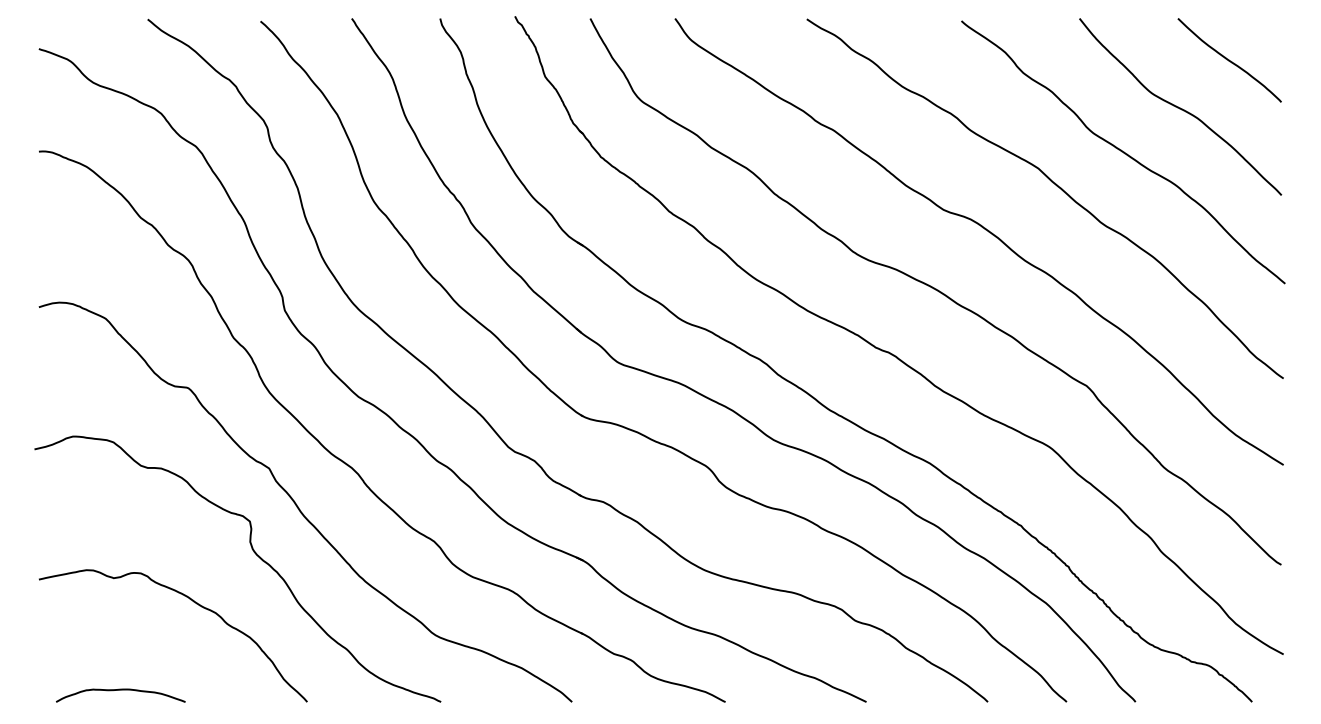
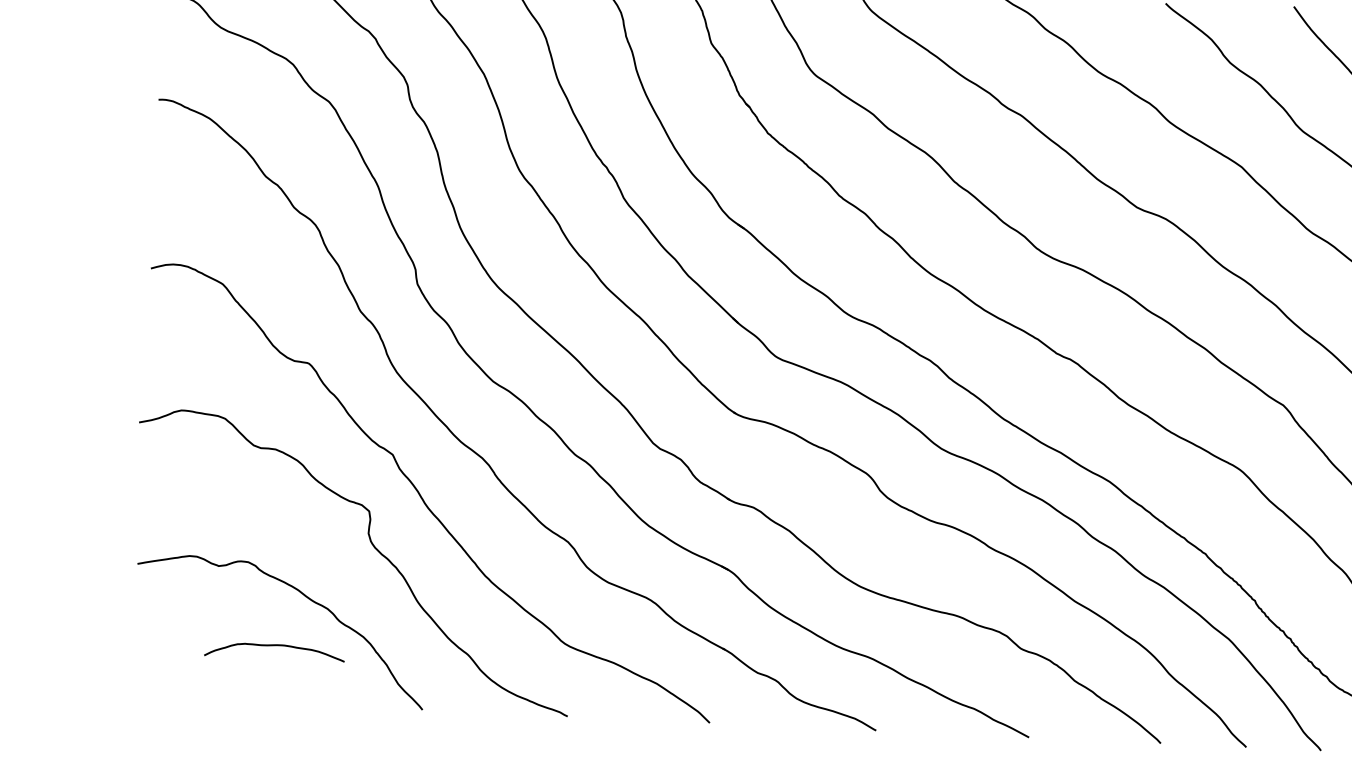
curve: (120, 690) -> (274, 646), moved

